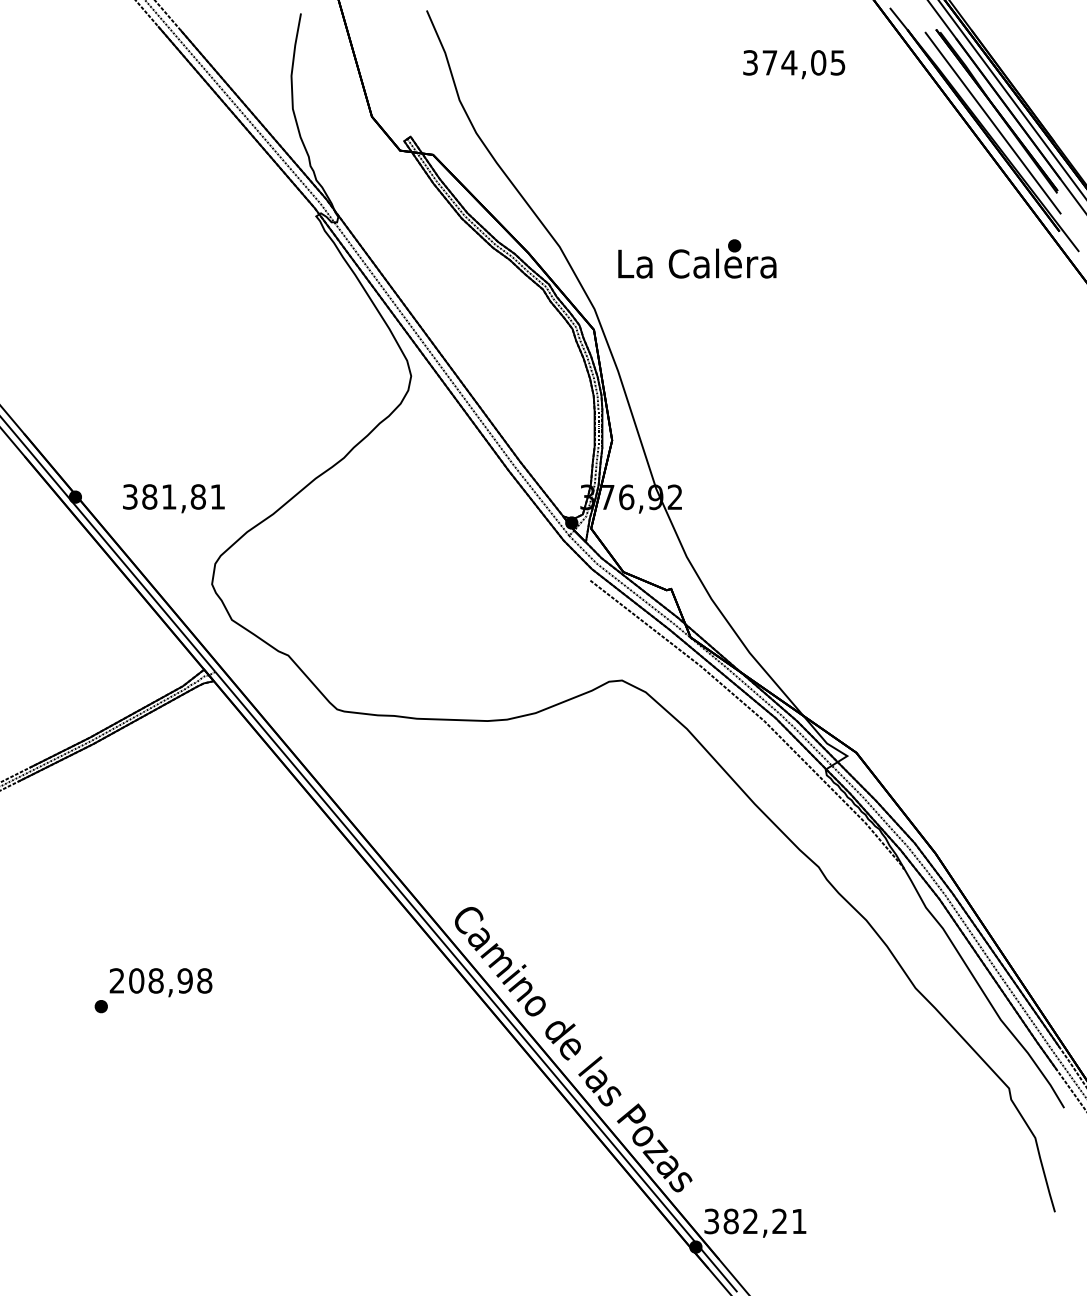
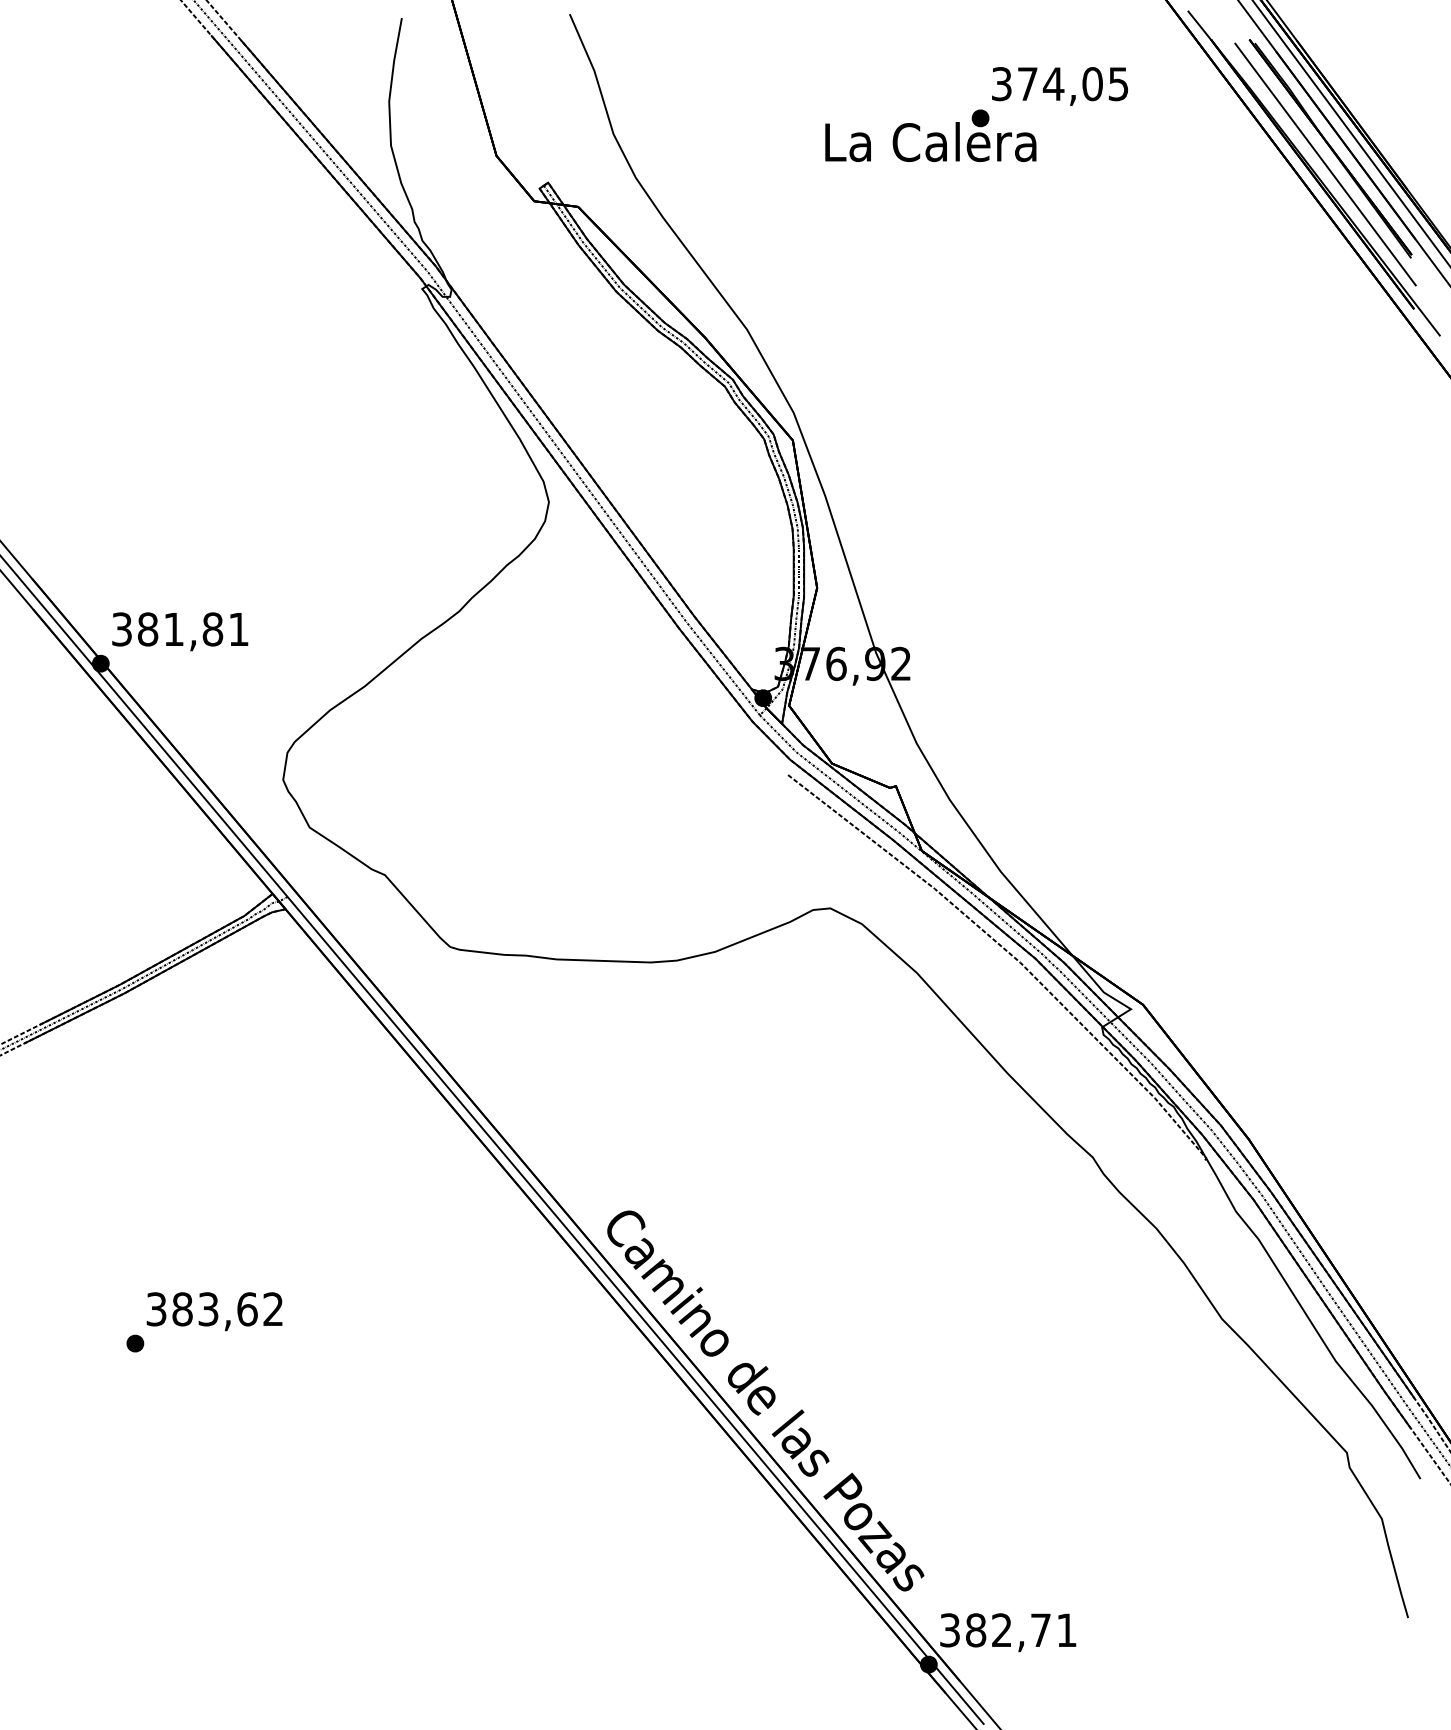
text: (697, 258) -> (930, 135), moved
text: (174, 498) -> (180, 631), moved
text: (160, 981) -> (214, 1309), 208,98 -> 383,62
text: (779, 1220) -> (1040, 1629), 382,21 -> 382,71

